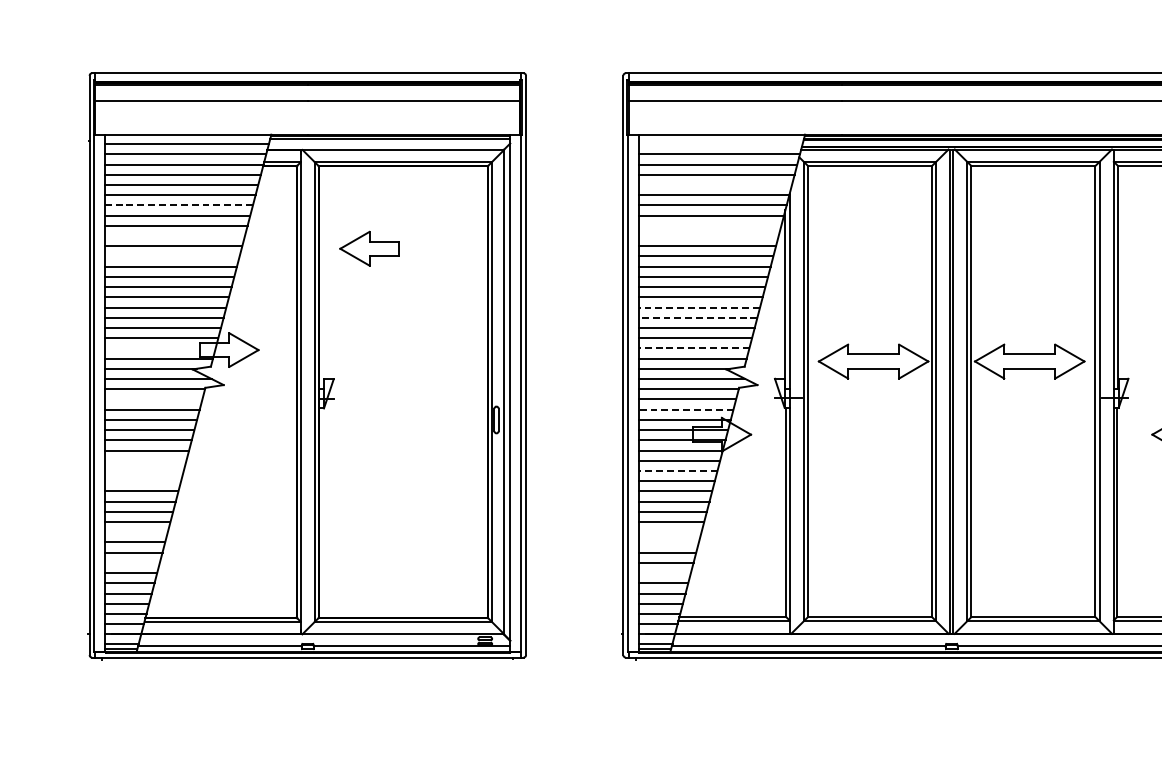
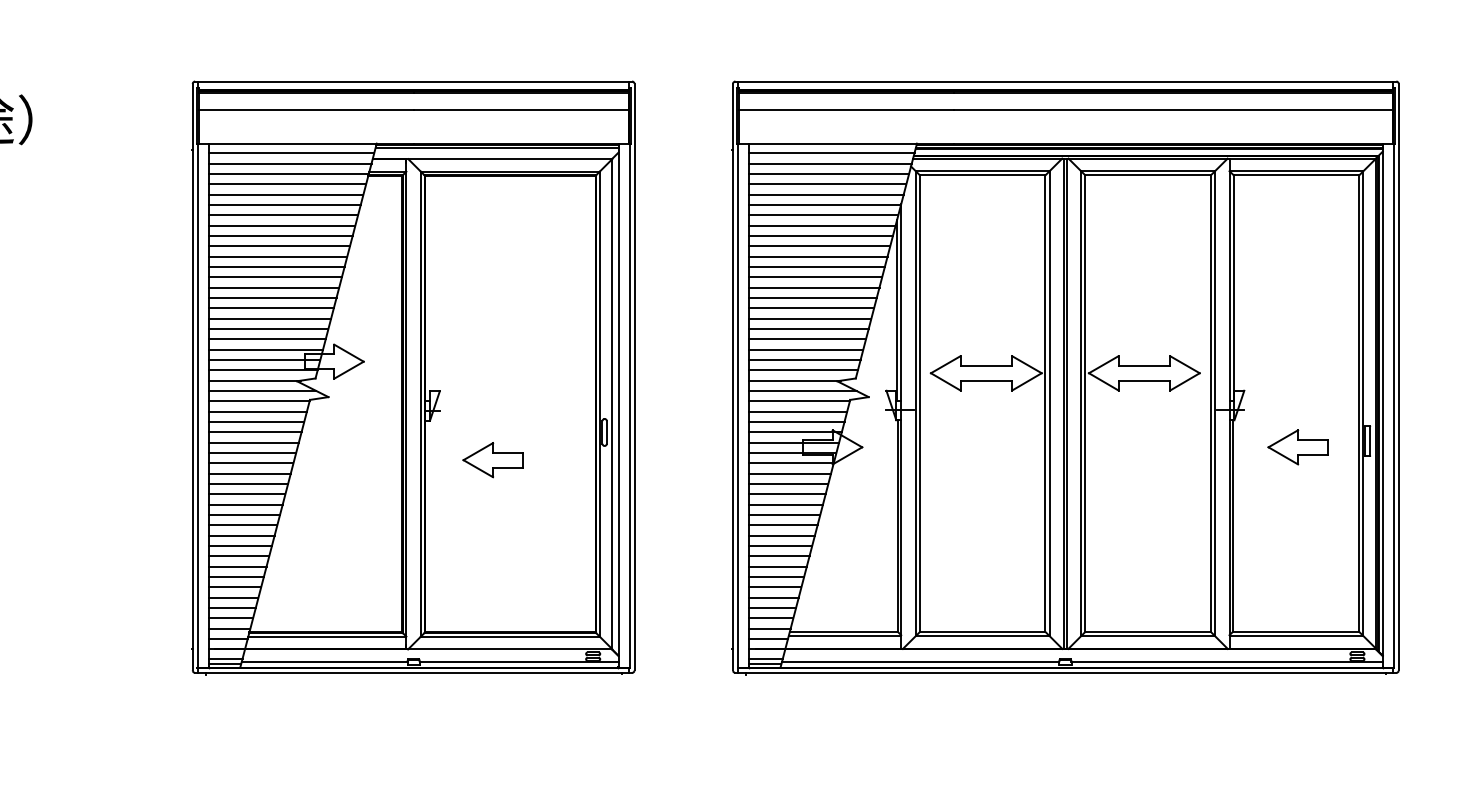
line: (720, 144) -> (831, 153), added
line: (715, 184) -> (826, 194), added
line: (179, 205) -> (283, 215), dashed -> solid
line: (709, 225) -> (820, 235), added
line: (174, 236) -> (278, 246), added
line: (708, 236) -> (819, 246), added
part: (368, 249) -> (492, 460), moved
line: (172, 256) -> (276, 266), added
line: (698, 307) -> (809, 318), dashed -> solid
line: (697, 317) -> (808, 328), dashed -> solid
line: (160, 347) -> (264, 359), added
line: (693, 347) -> (804, 359), dashed -> solid
line: (153, 399) -> (257, 411), added
line: (686, 410) -> (796, 422), dashed -> solid
line: (145, 460) -> (249, 473), added
line: (144, 471) -> (248, 484), added
line: (678, 471) -> (788, 484), dashed -> solid
line: (142, 481) -> (246, 494), added
line: (135, 532) -> (239, 546), added
line: (670, 532) -> (780, 546), added
line: (669, 542) -> (779, 556), added
line: (131, 563) -> (235, 577), added
line: (665, 573) -> (775, 587), added

